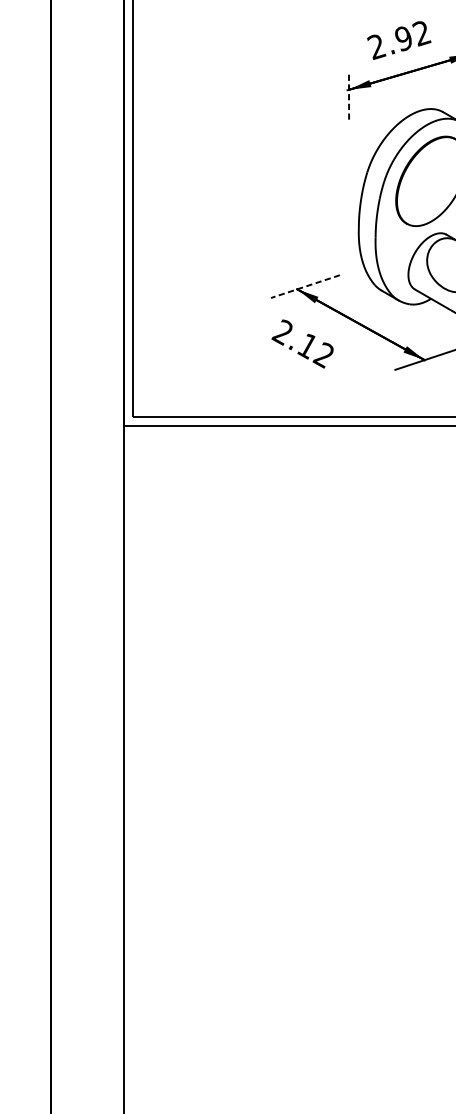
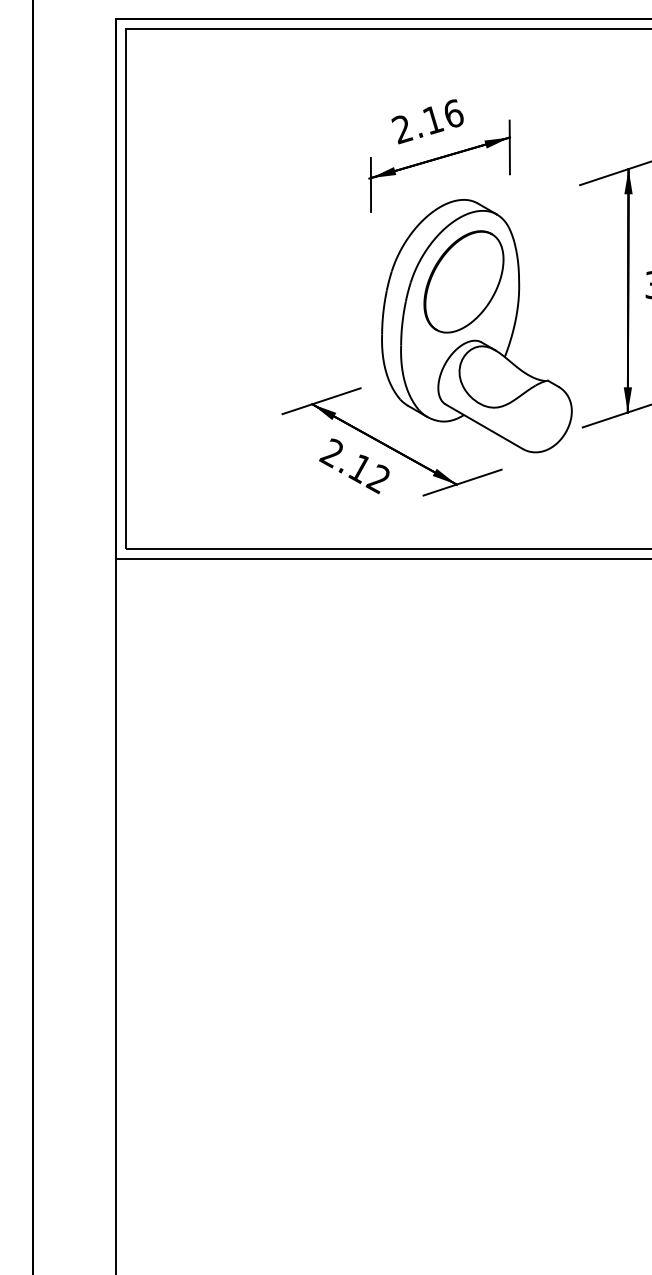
text: (412, 35) -> (443, 116), 2.92 -> 2.16
line: (348, 95) -> (370, 184), dashed -> solid
line: (305, 286) -> (321, 401), dashed -> solid
text: (302, 344) -> (354, 466), moved

